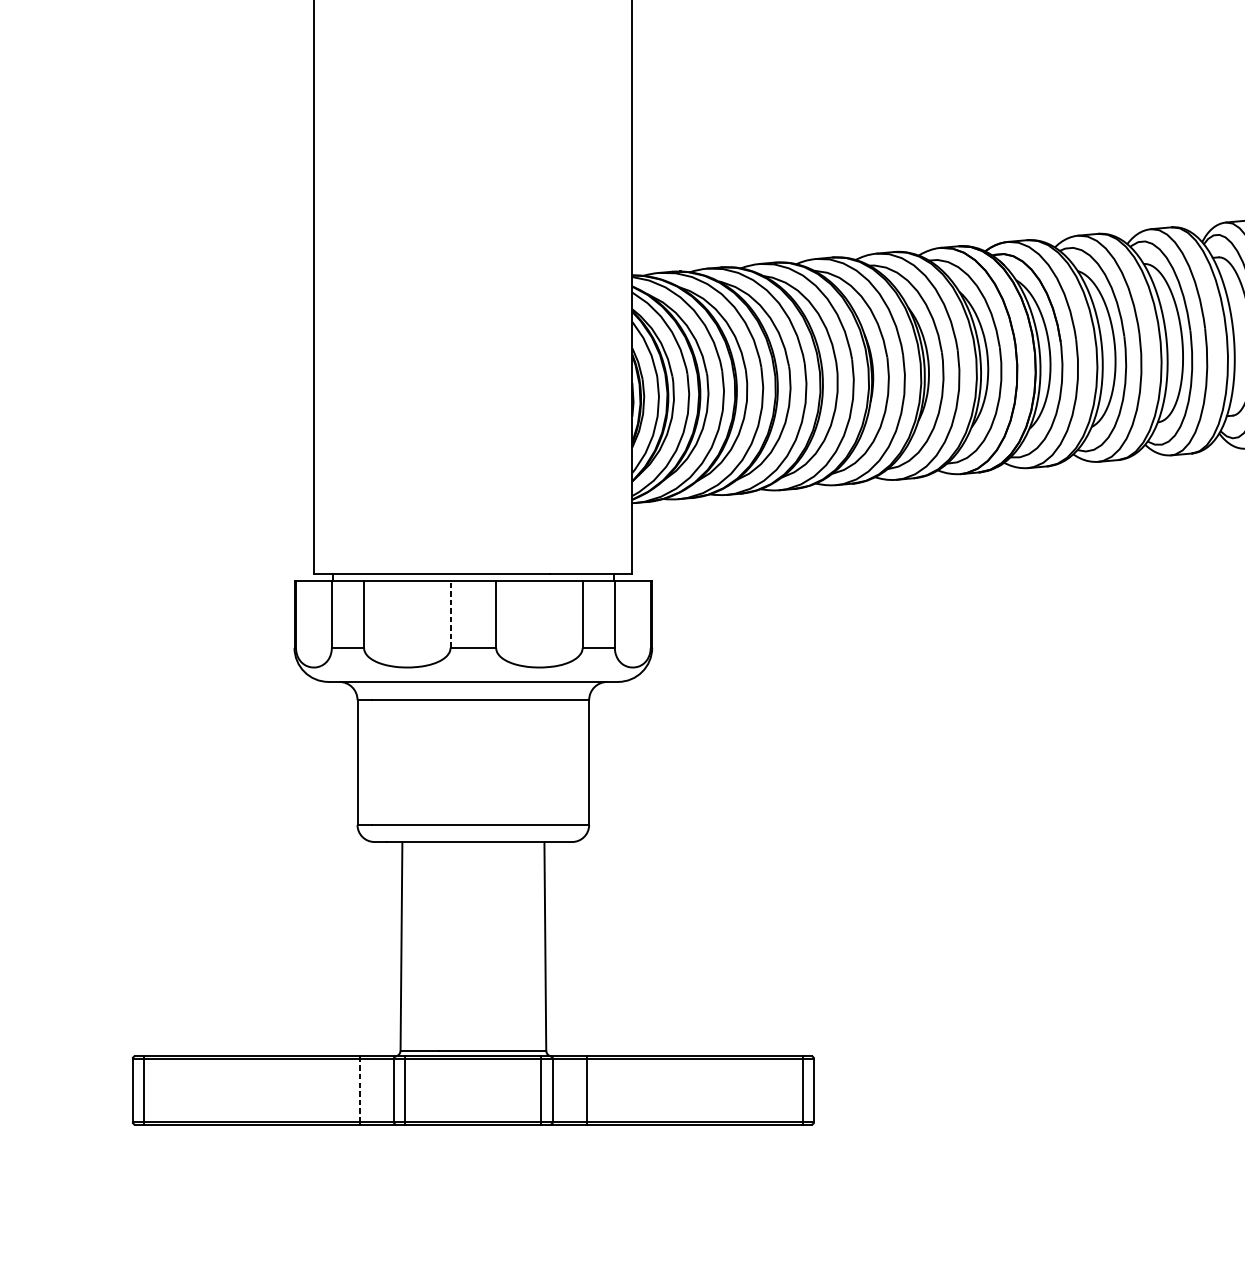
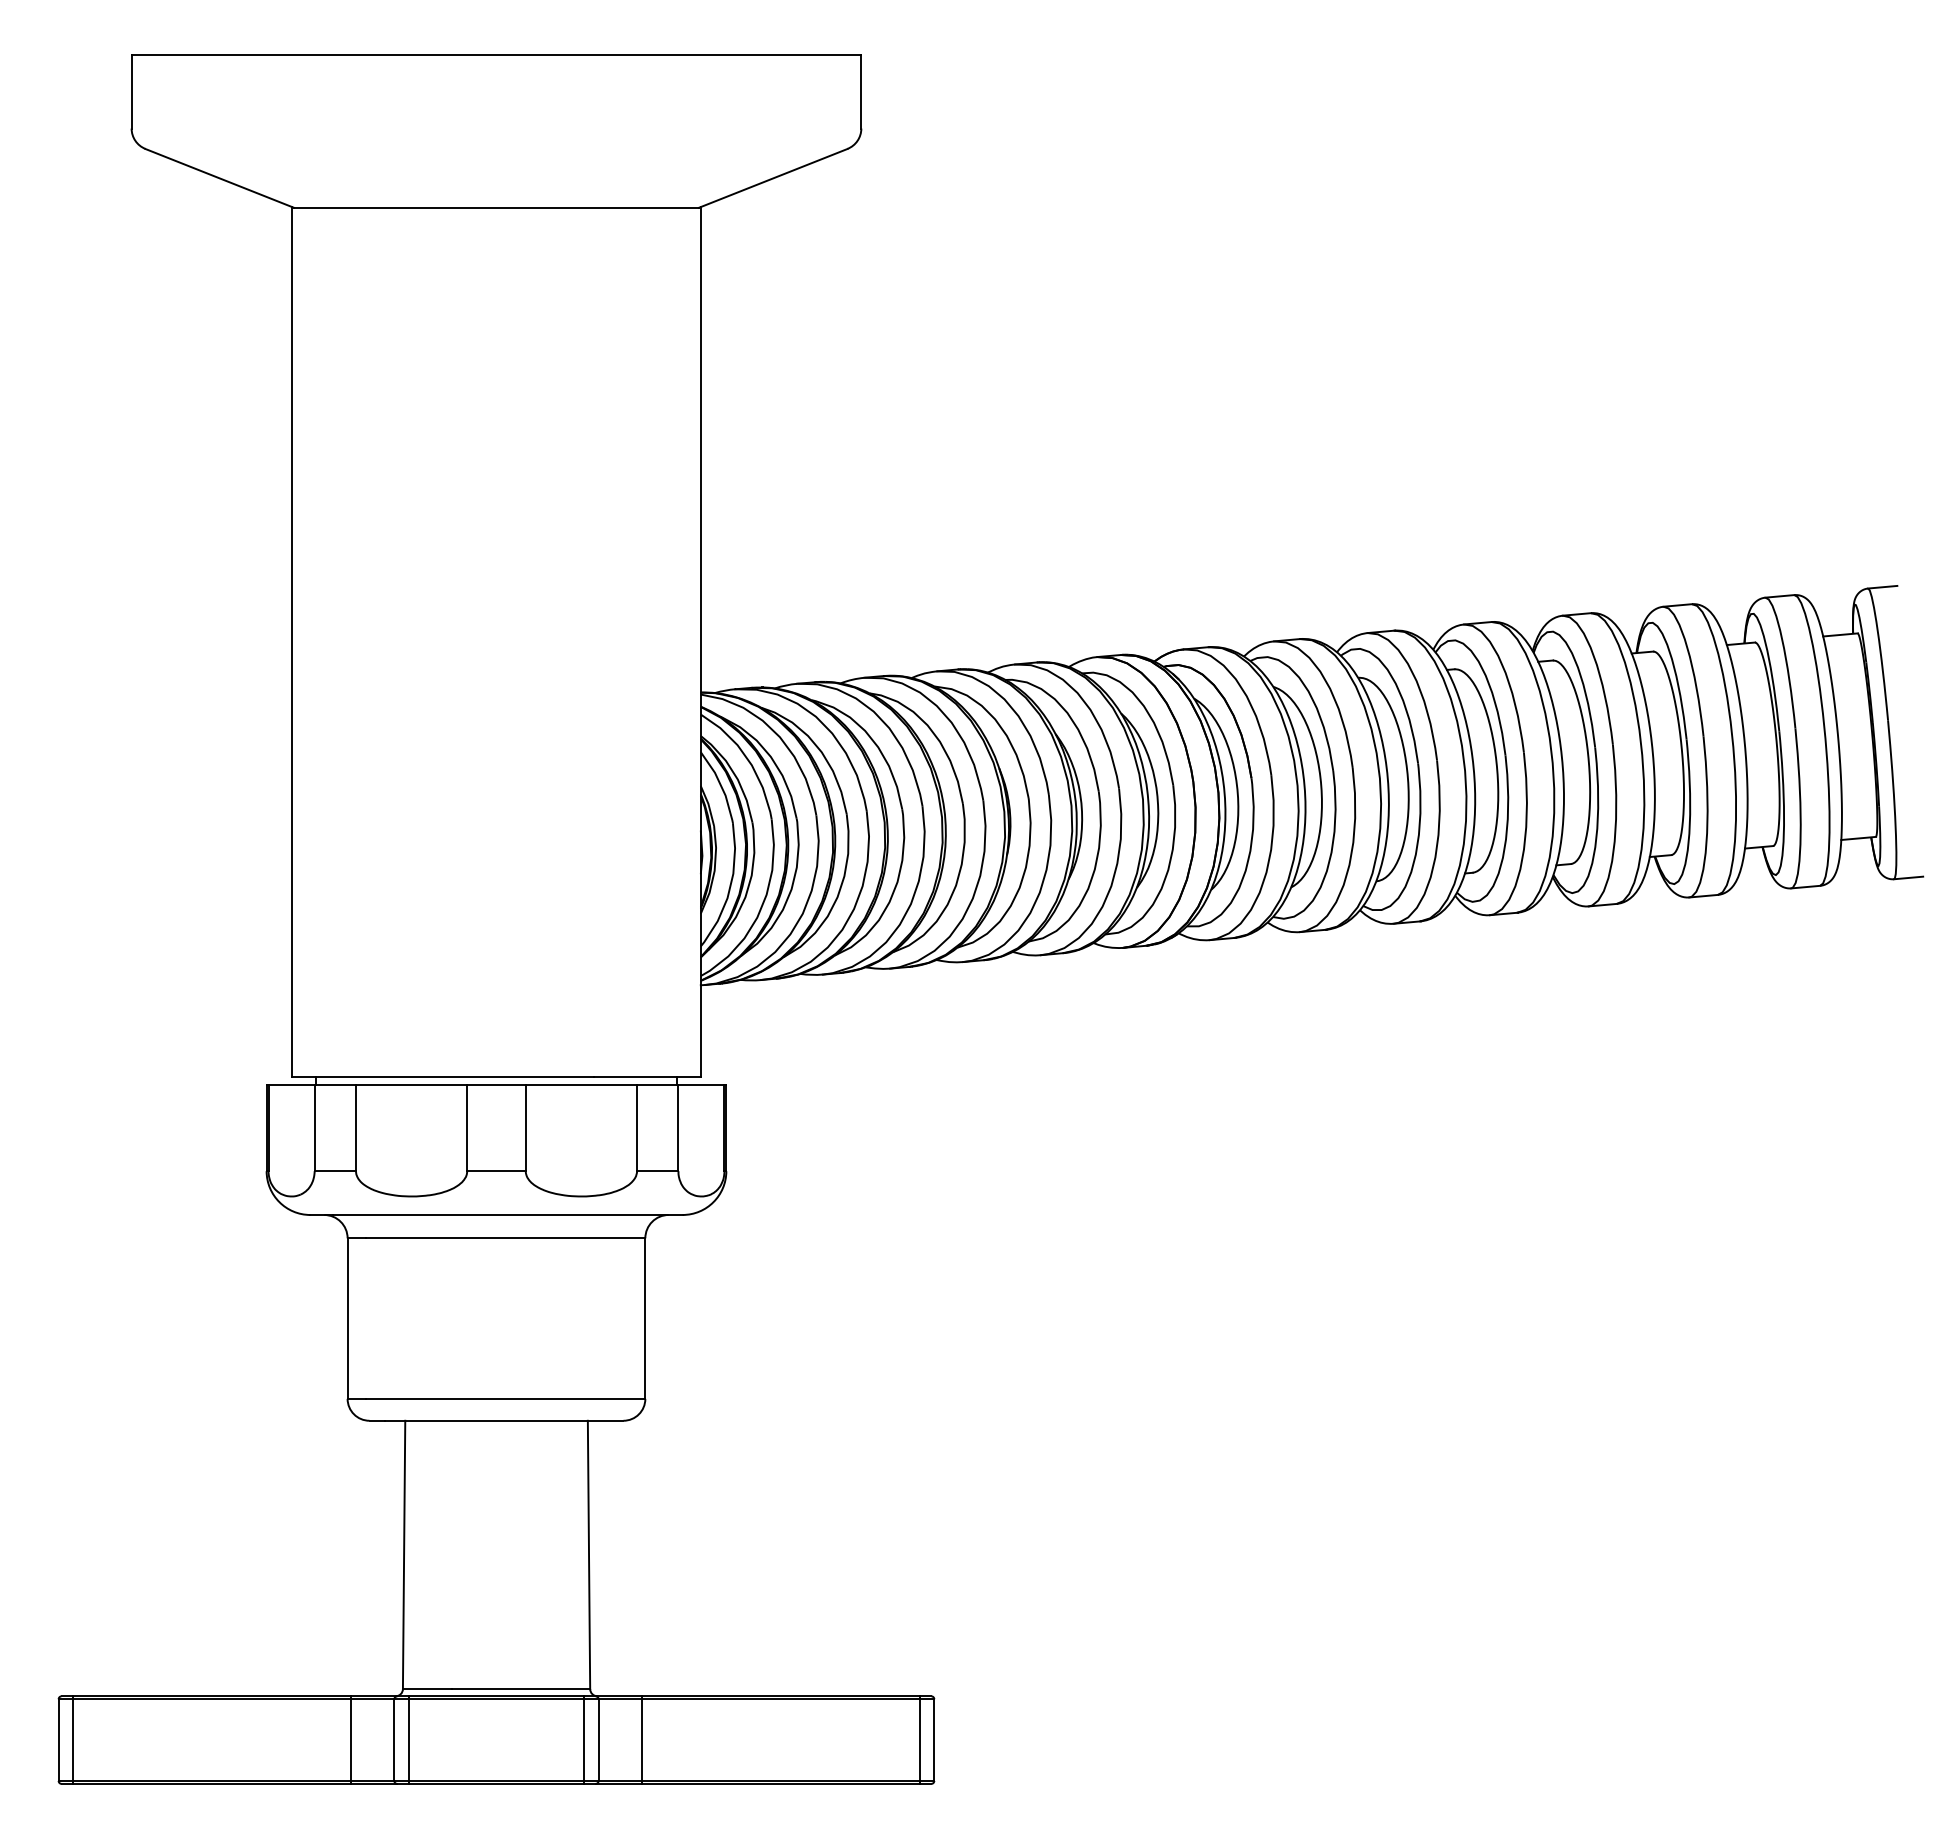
line: (450, 613) -> (467, 1127), dashed -> solid
line: (359, 1090) -> (350, 1740), dashed -> solid

